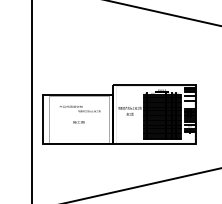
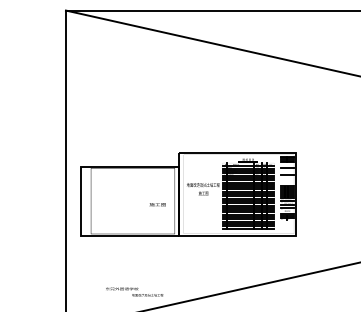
text: (80, 108) -> (134, 291), moved
text: (78, 122) -> (157, 204), moved

